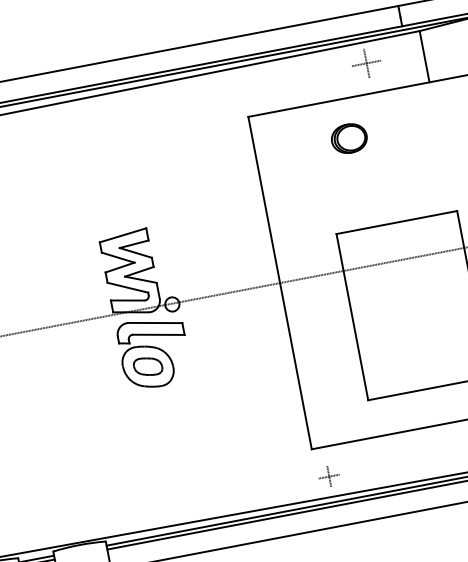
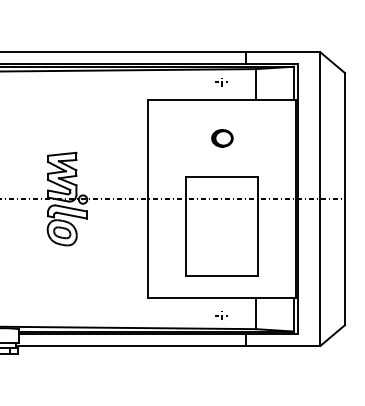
part: (366, 64) -> (221, 82), size x0.71
part: (349, 138) -> (222, 138), moved
part: (328, 475) -> (221, 315), moved

